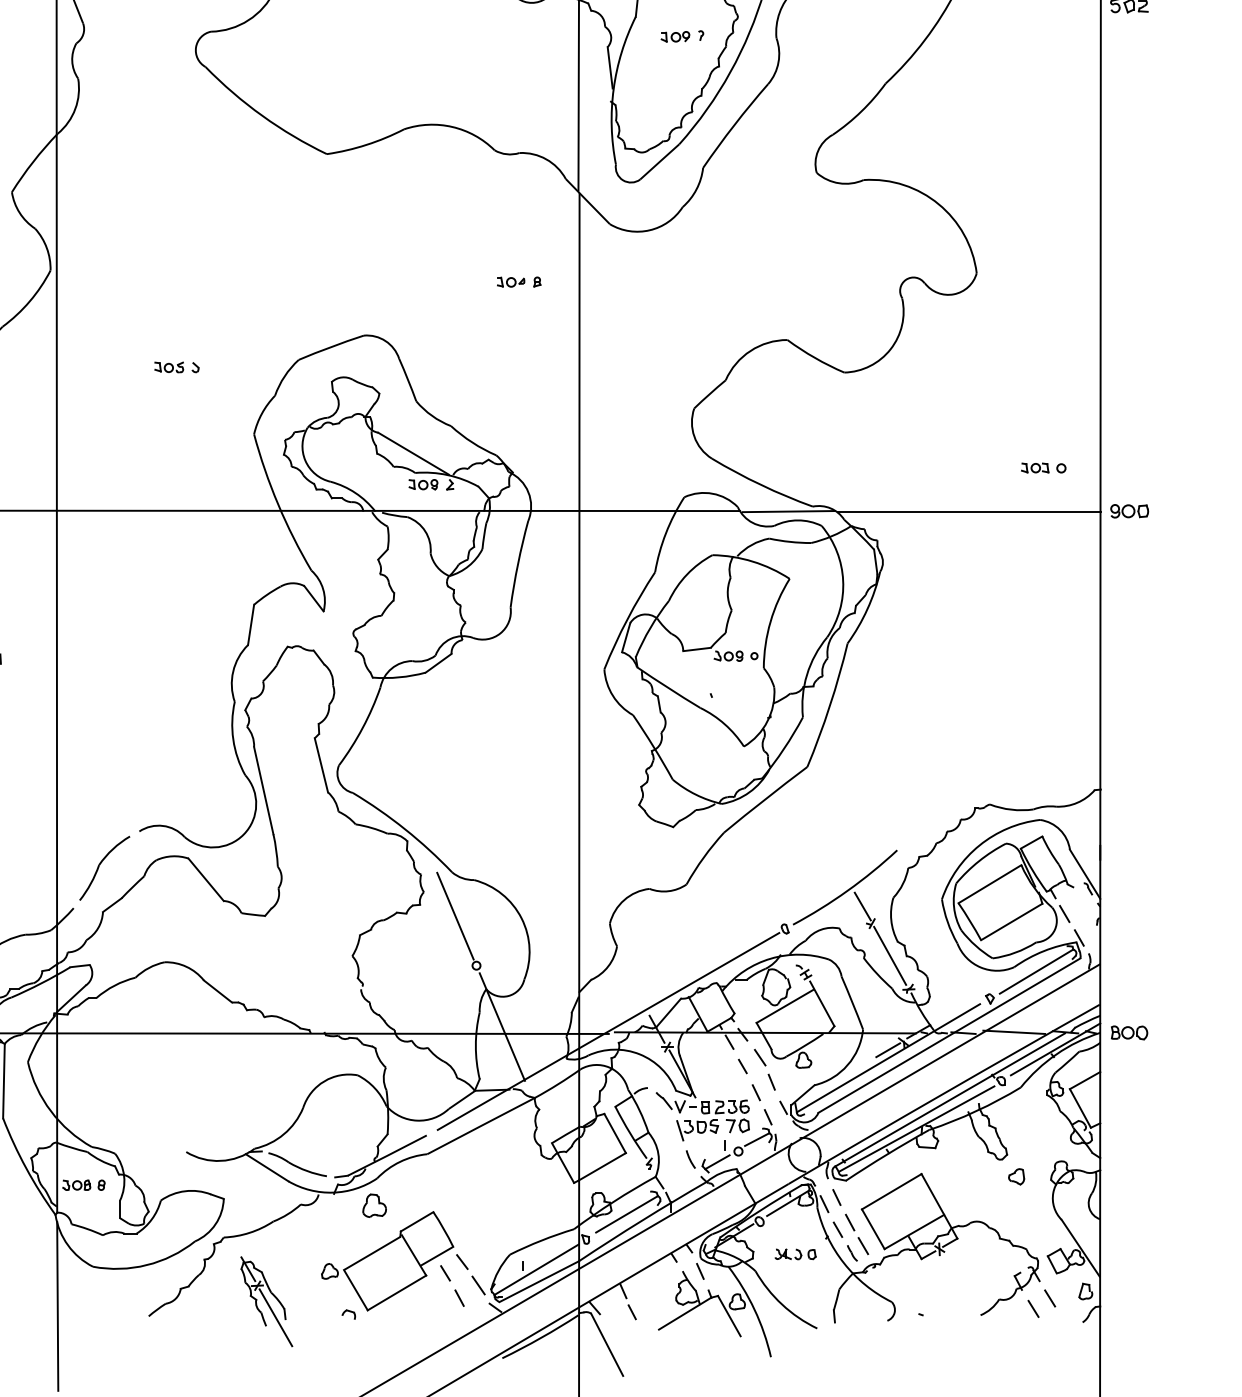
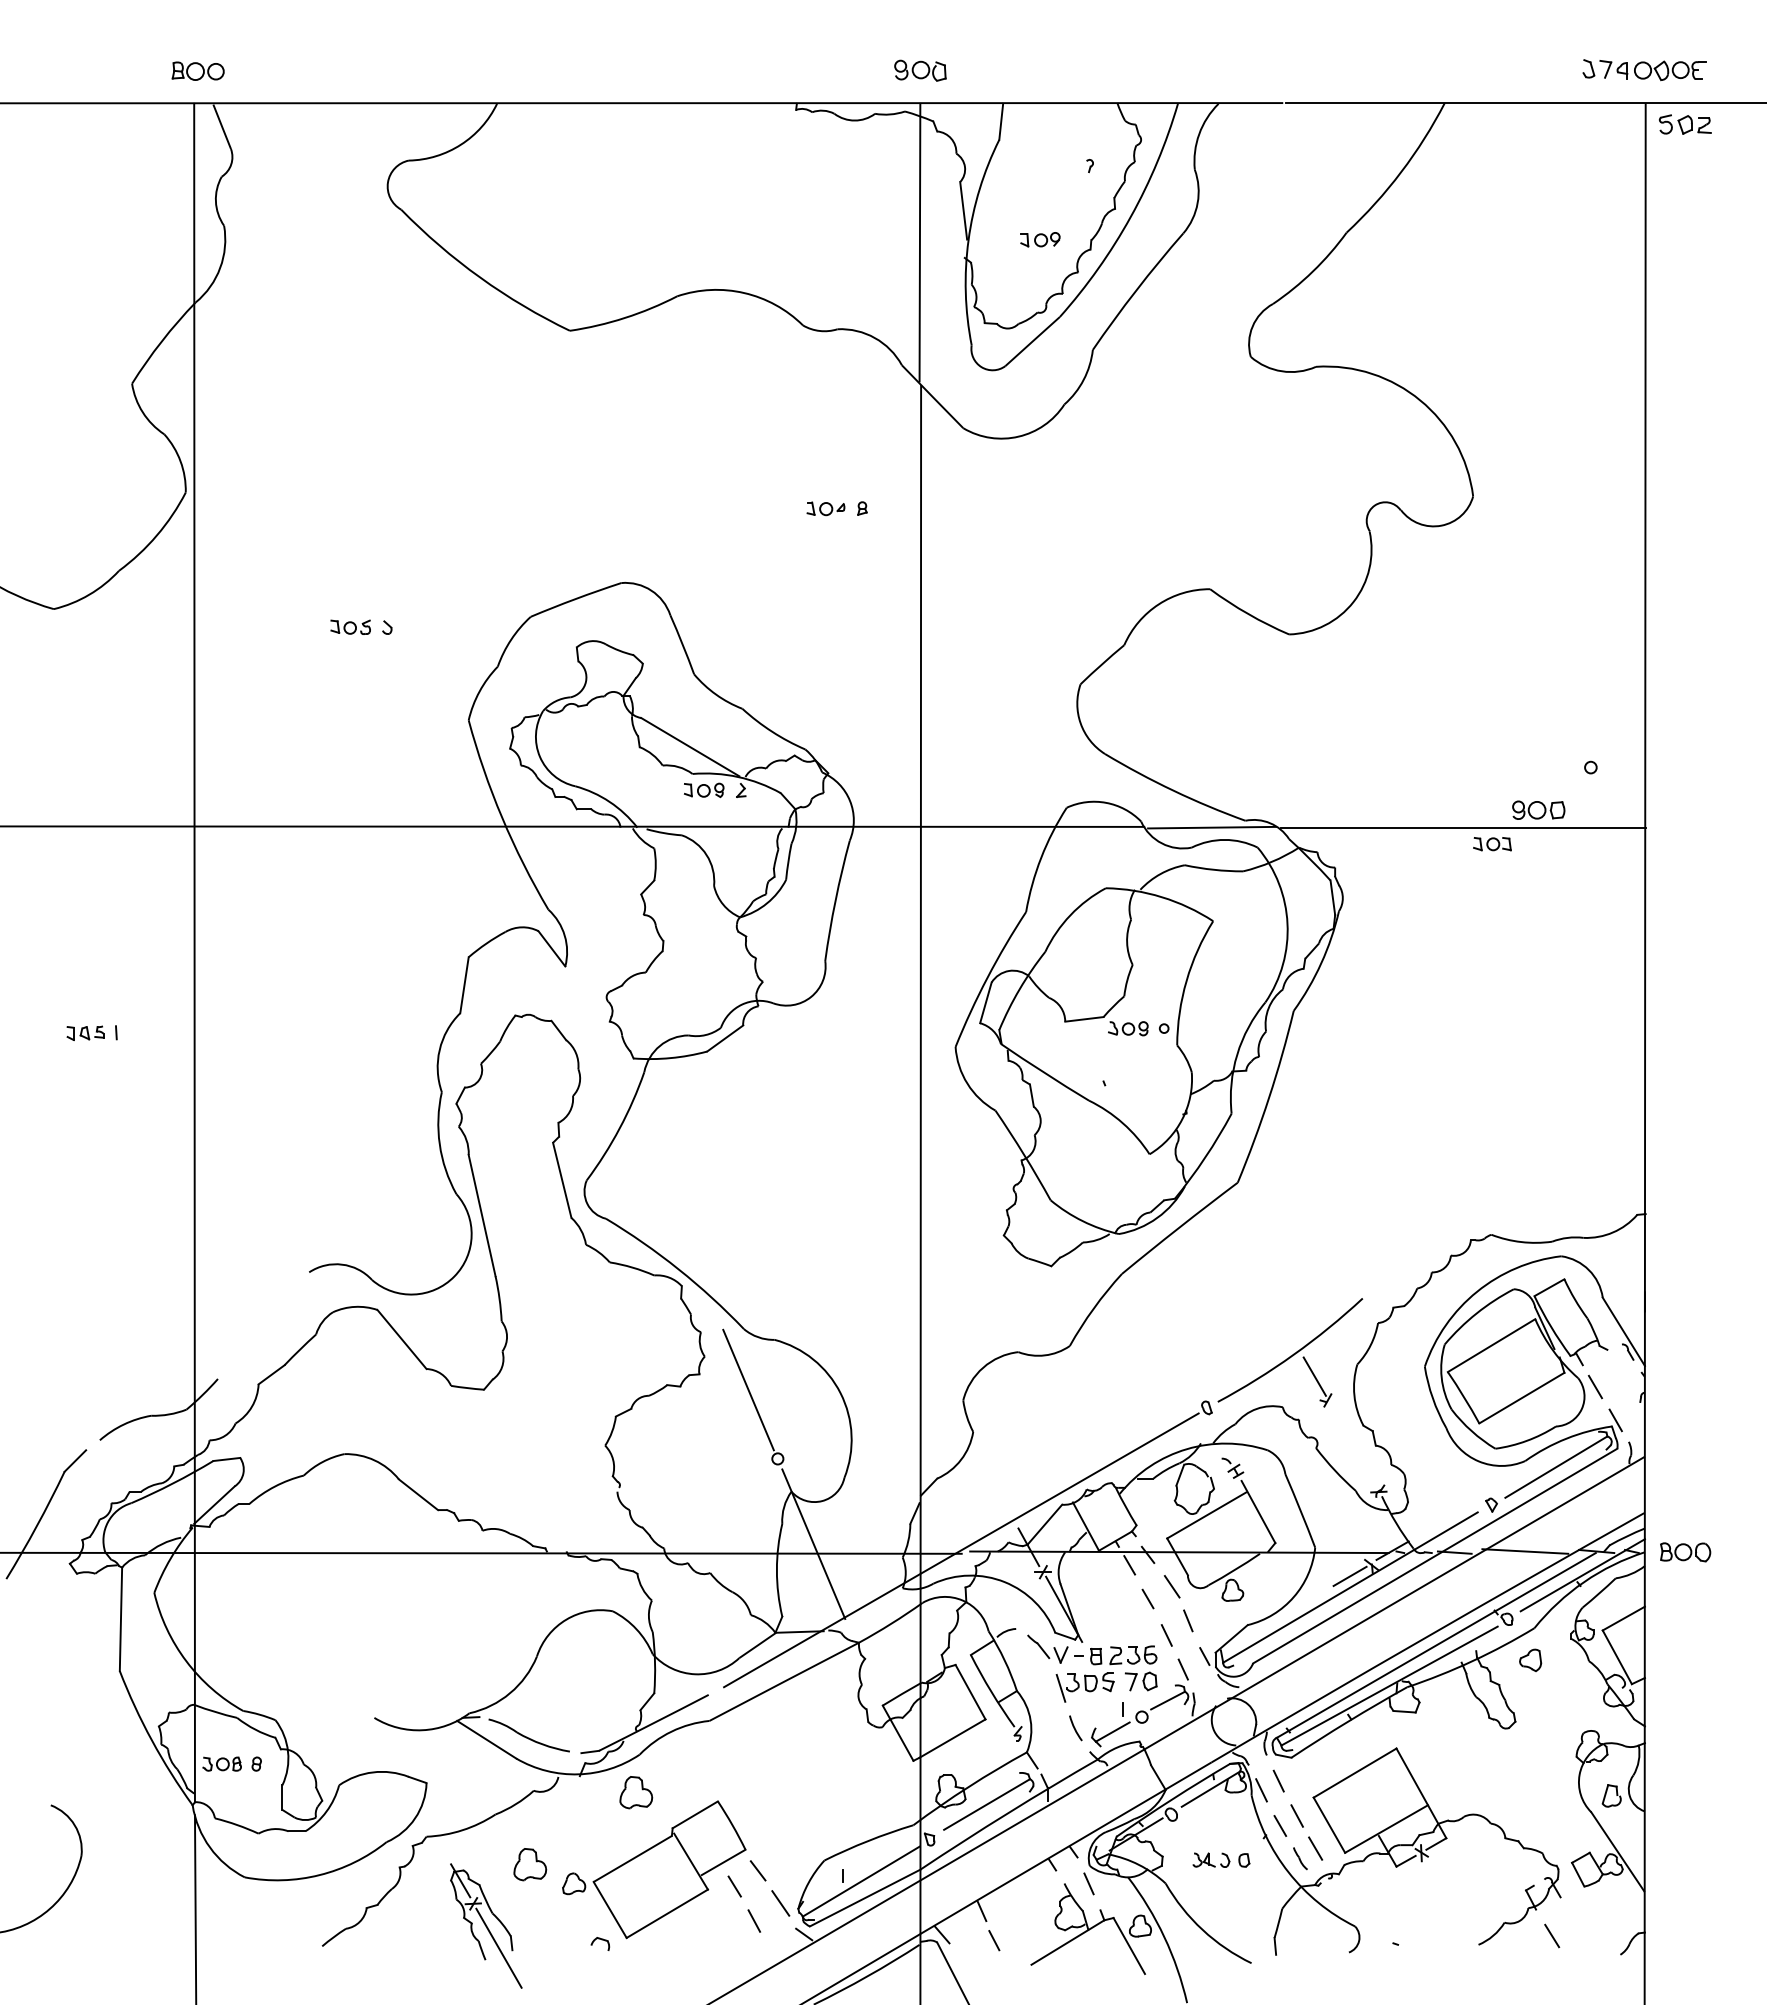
part: (675, 36) -> (1040, 239), moved
part: (1035, 468) -> (1492, 844), moved
part: (1129, 510) -> (1538, 809), moved
part: (100, 865) -> (254, 1319), removed
line: (889, 956) -> (1352, 1445), removed
part: (1016, 1176) -> (1530, 1659), moved
part: (298, 1257) -> (530, 1864), added
part: (1085, 1291) -> (1611, 1795), moved
line: (1050, 1298) -> (1575, 1921), removed

